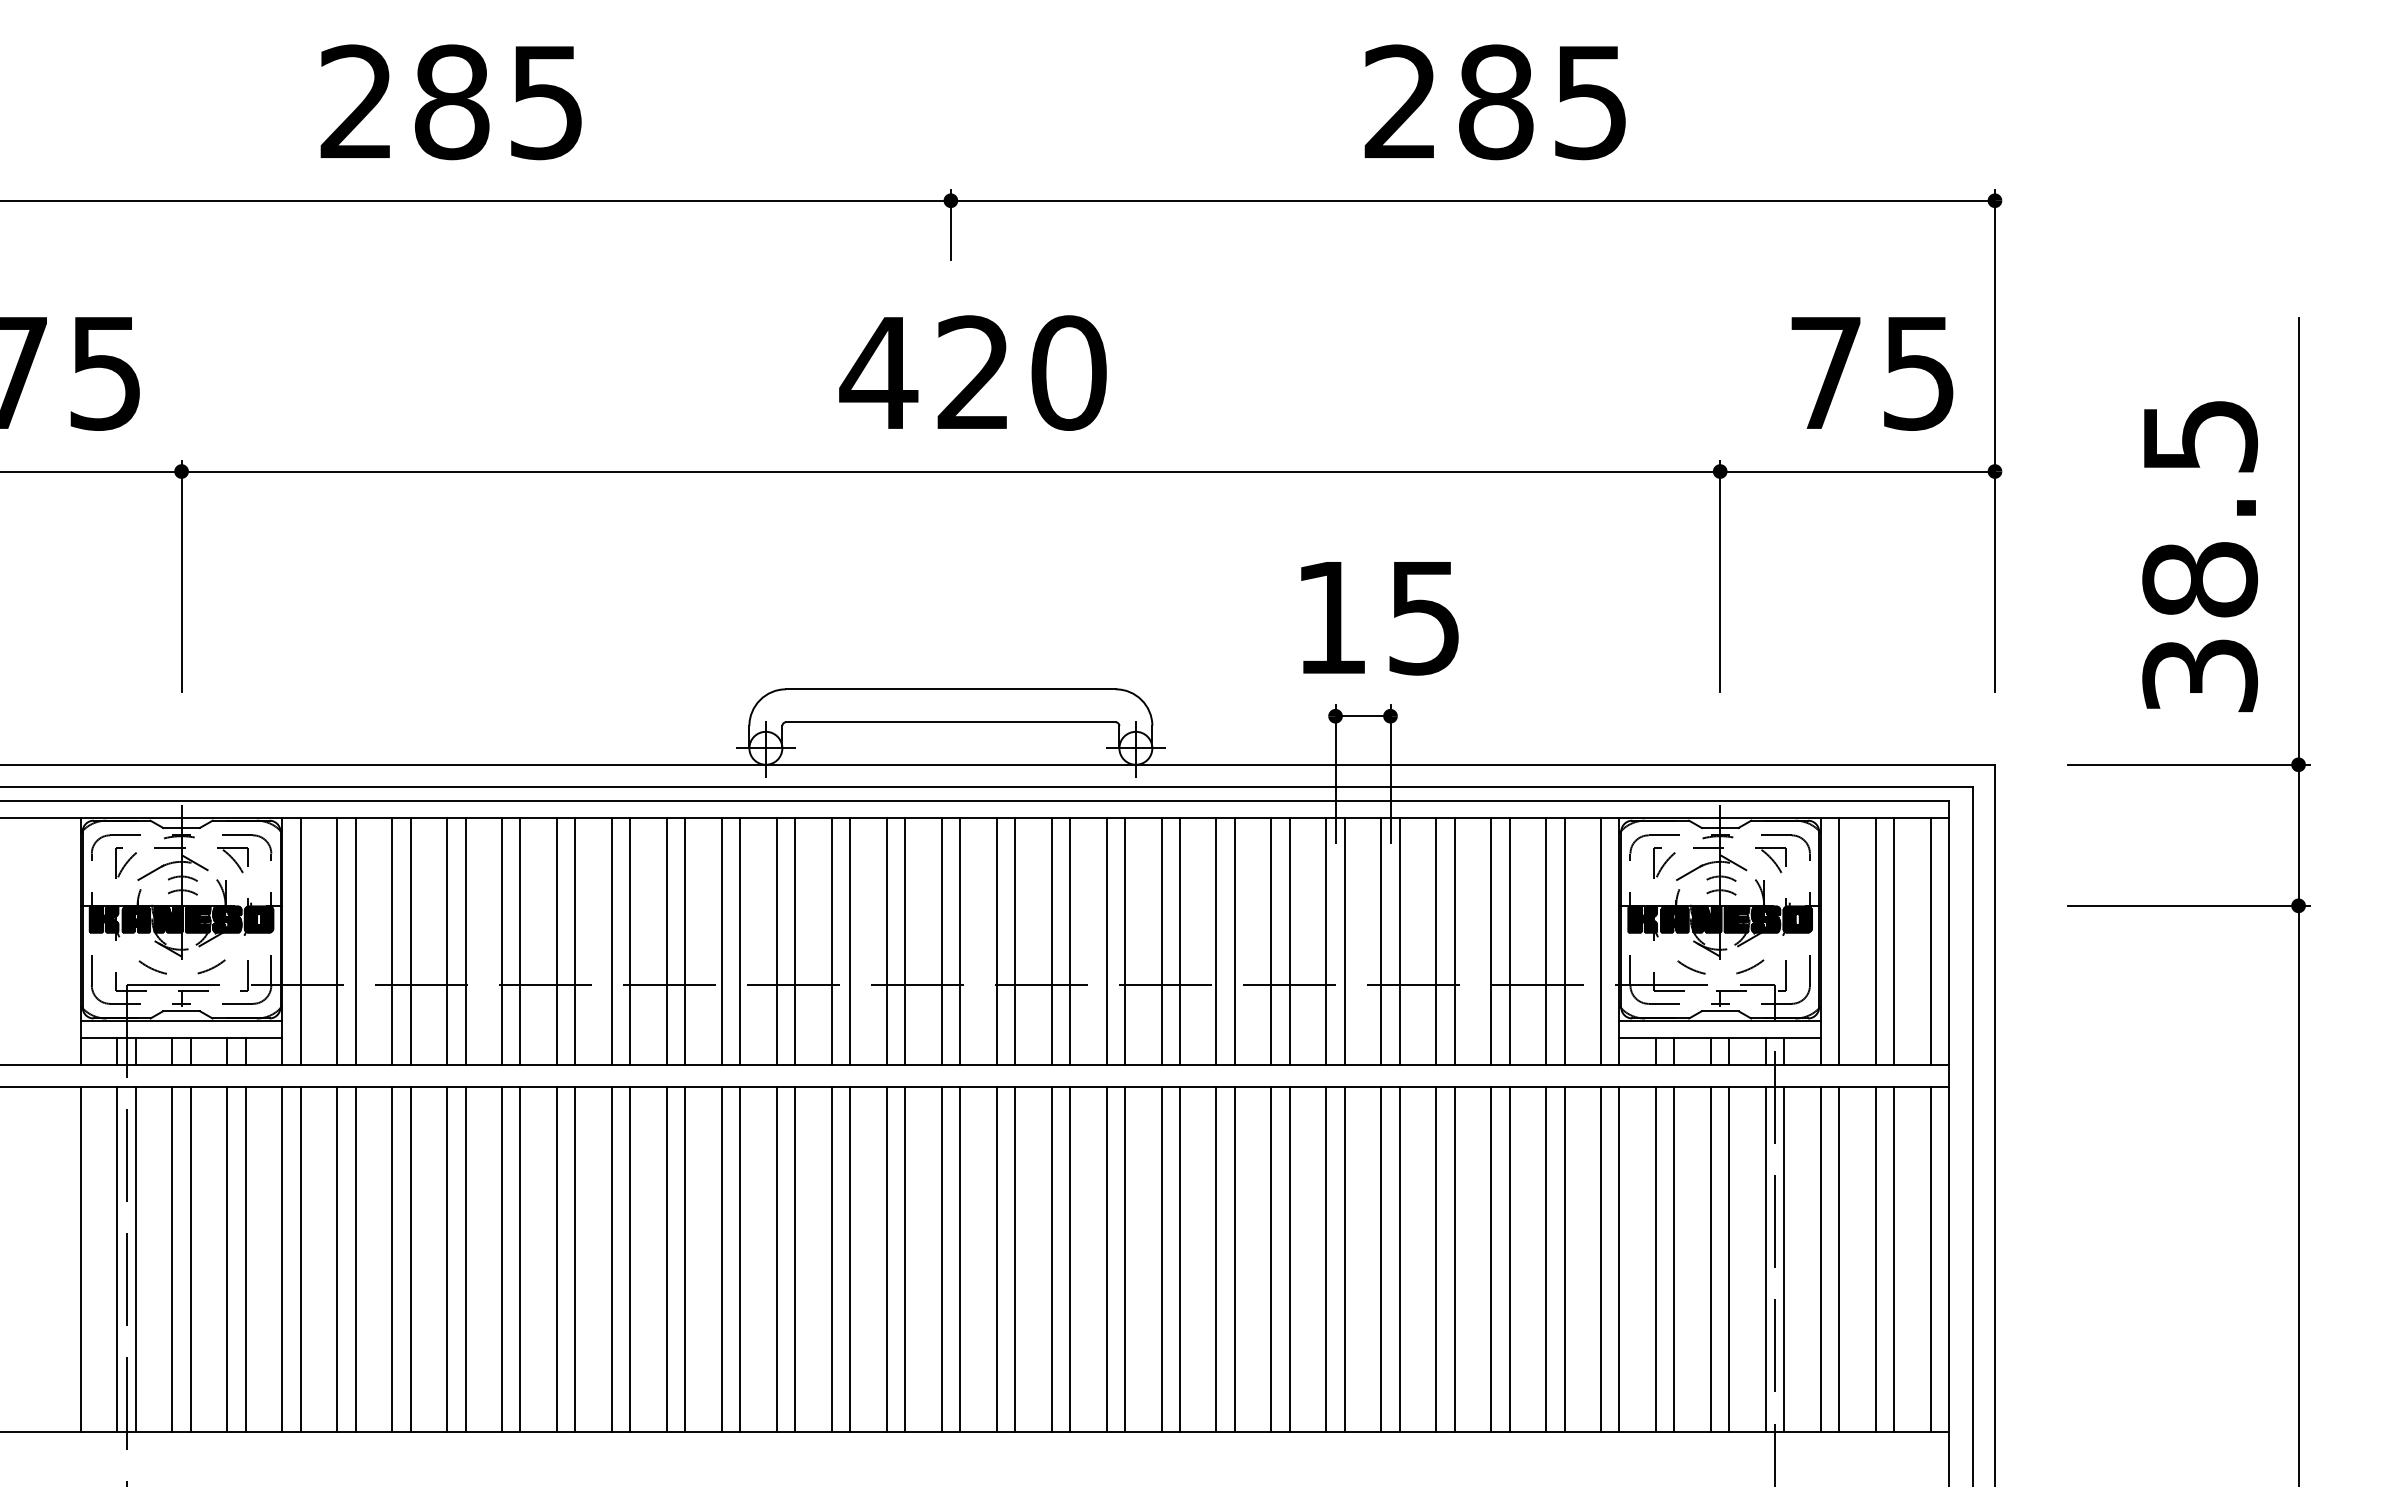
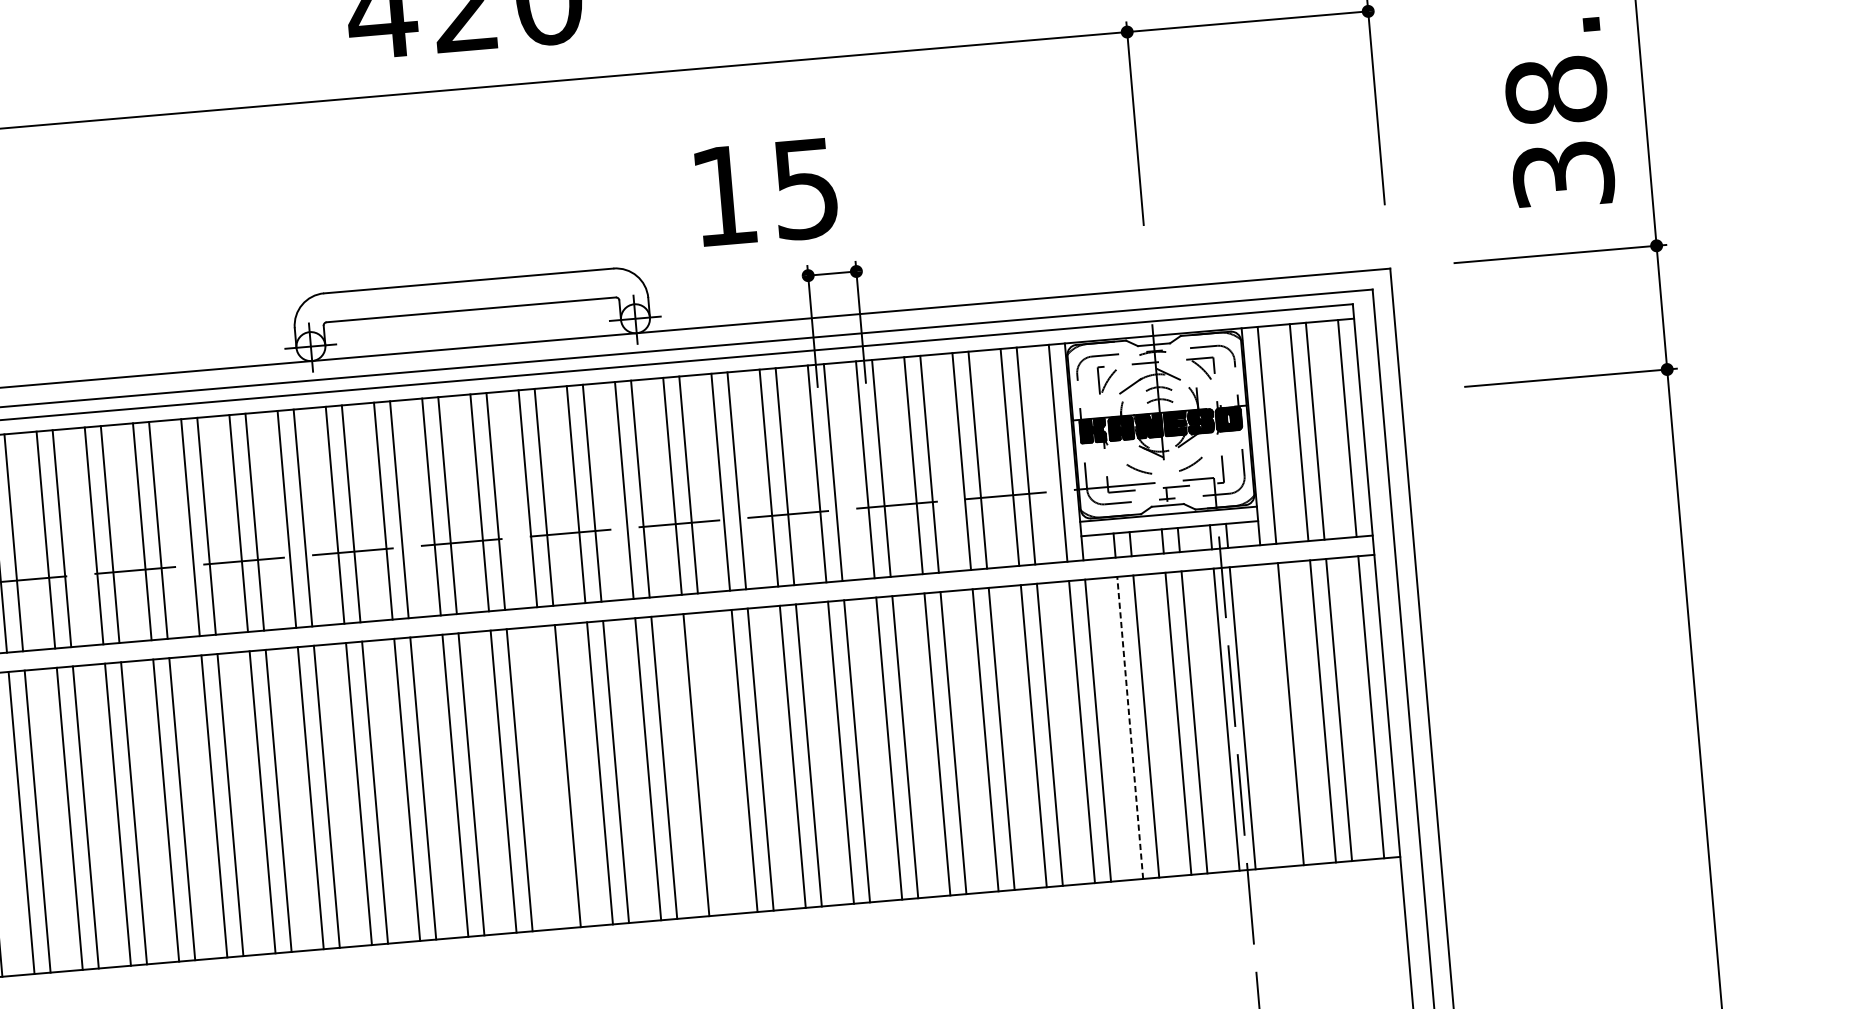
text: (1379, 618) -> (766, 192), moved
line: (1656, 1258) -> (1130, 727), solid -> dashed
line: (996, 1259) -> (551, 777), removed
line: (1179, 1259) -> (712, 763), removed
line: (1820, 1259) -> (1274, 715), removed

